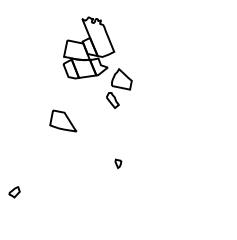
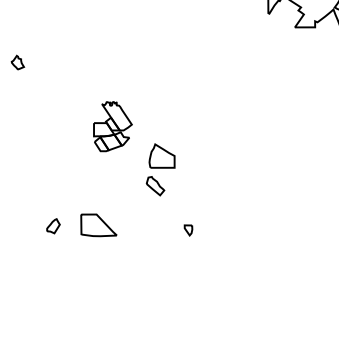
part: (89, 49) -> (112, 126), size x0.6
part: (117, 164) -> (188, 230), moved
part: (14, 192) -> (53, 226), moved

